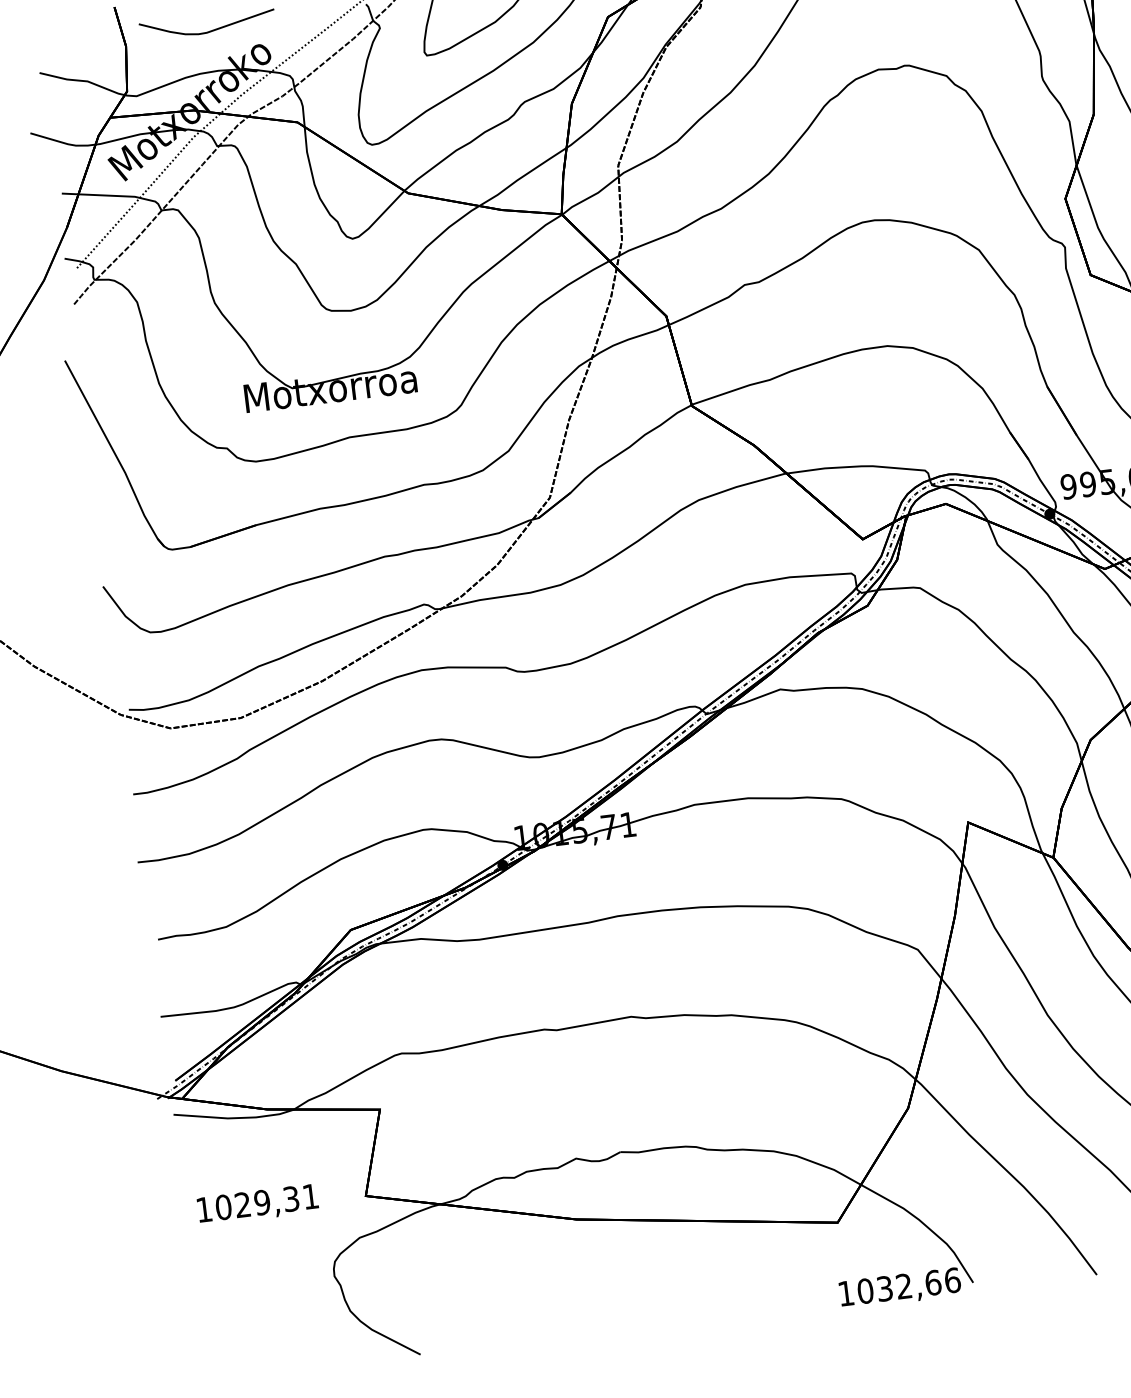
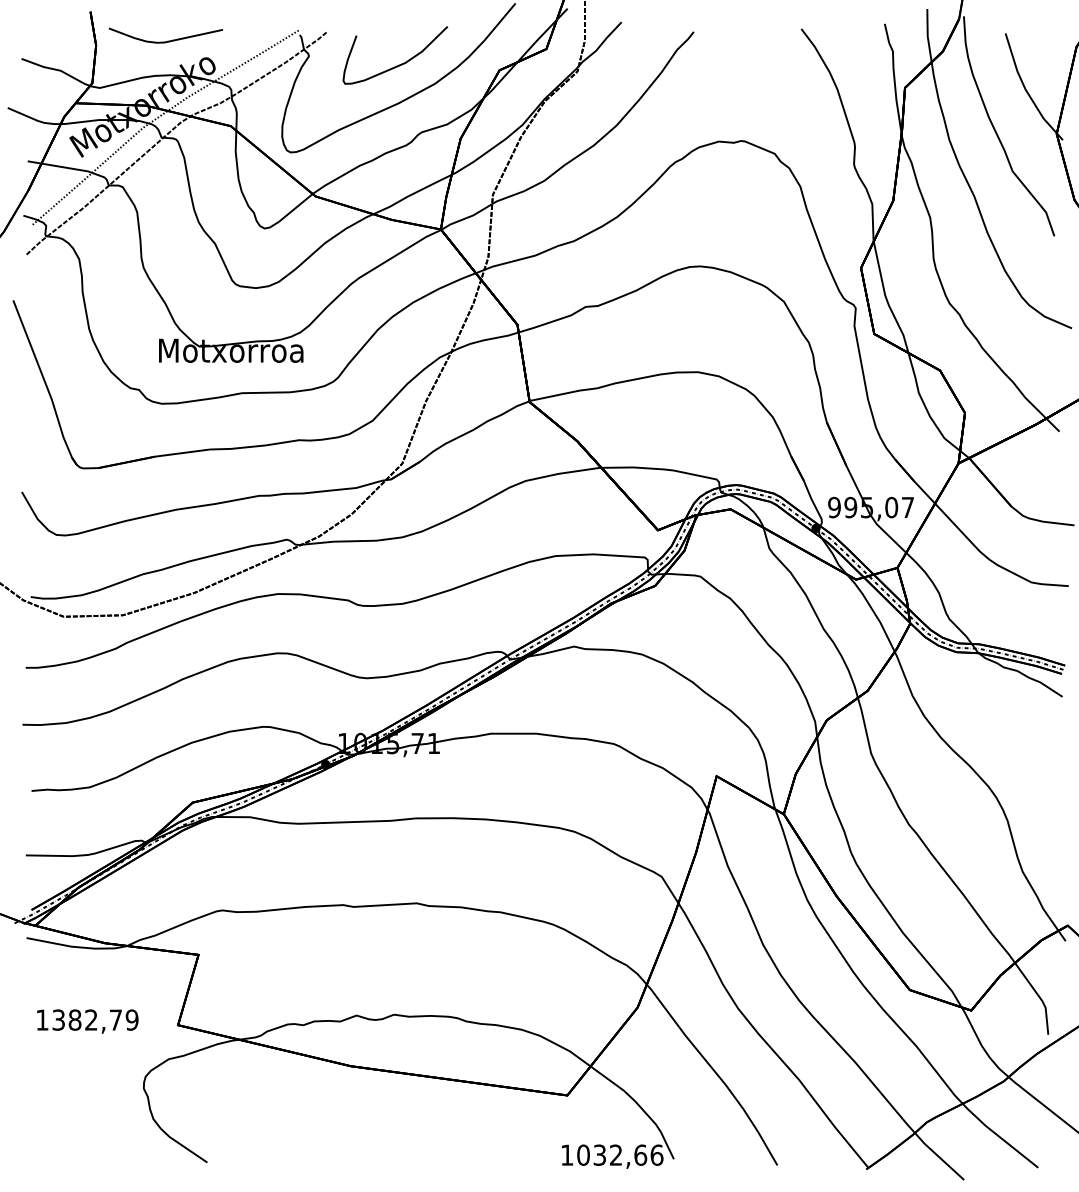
text: (267, 1201) -> (95, 1019), 1029,31 -> 1382,79

